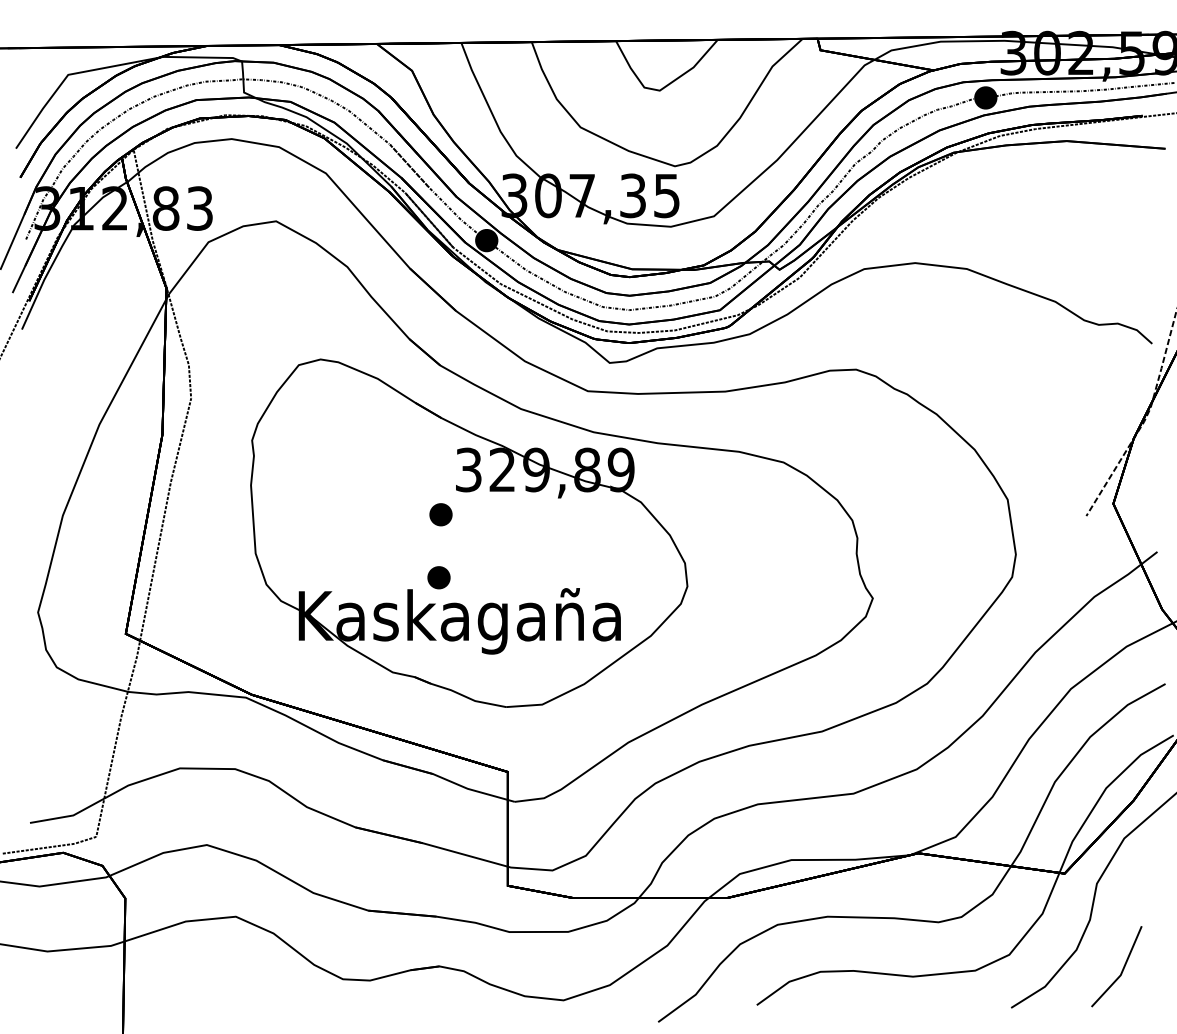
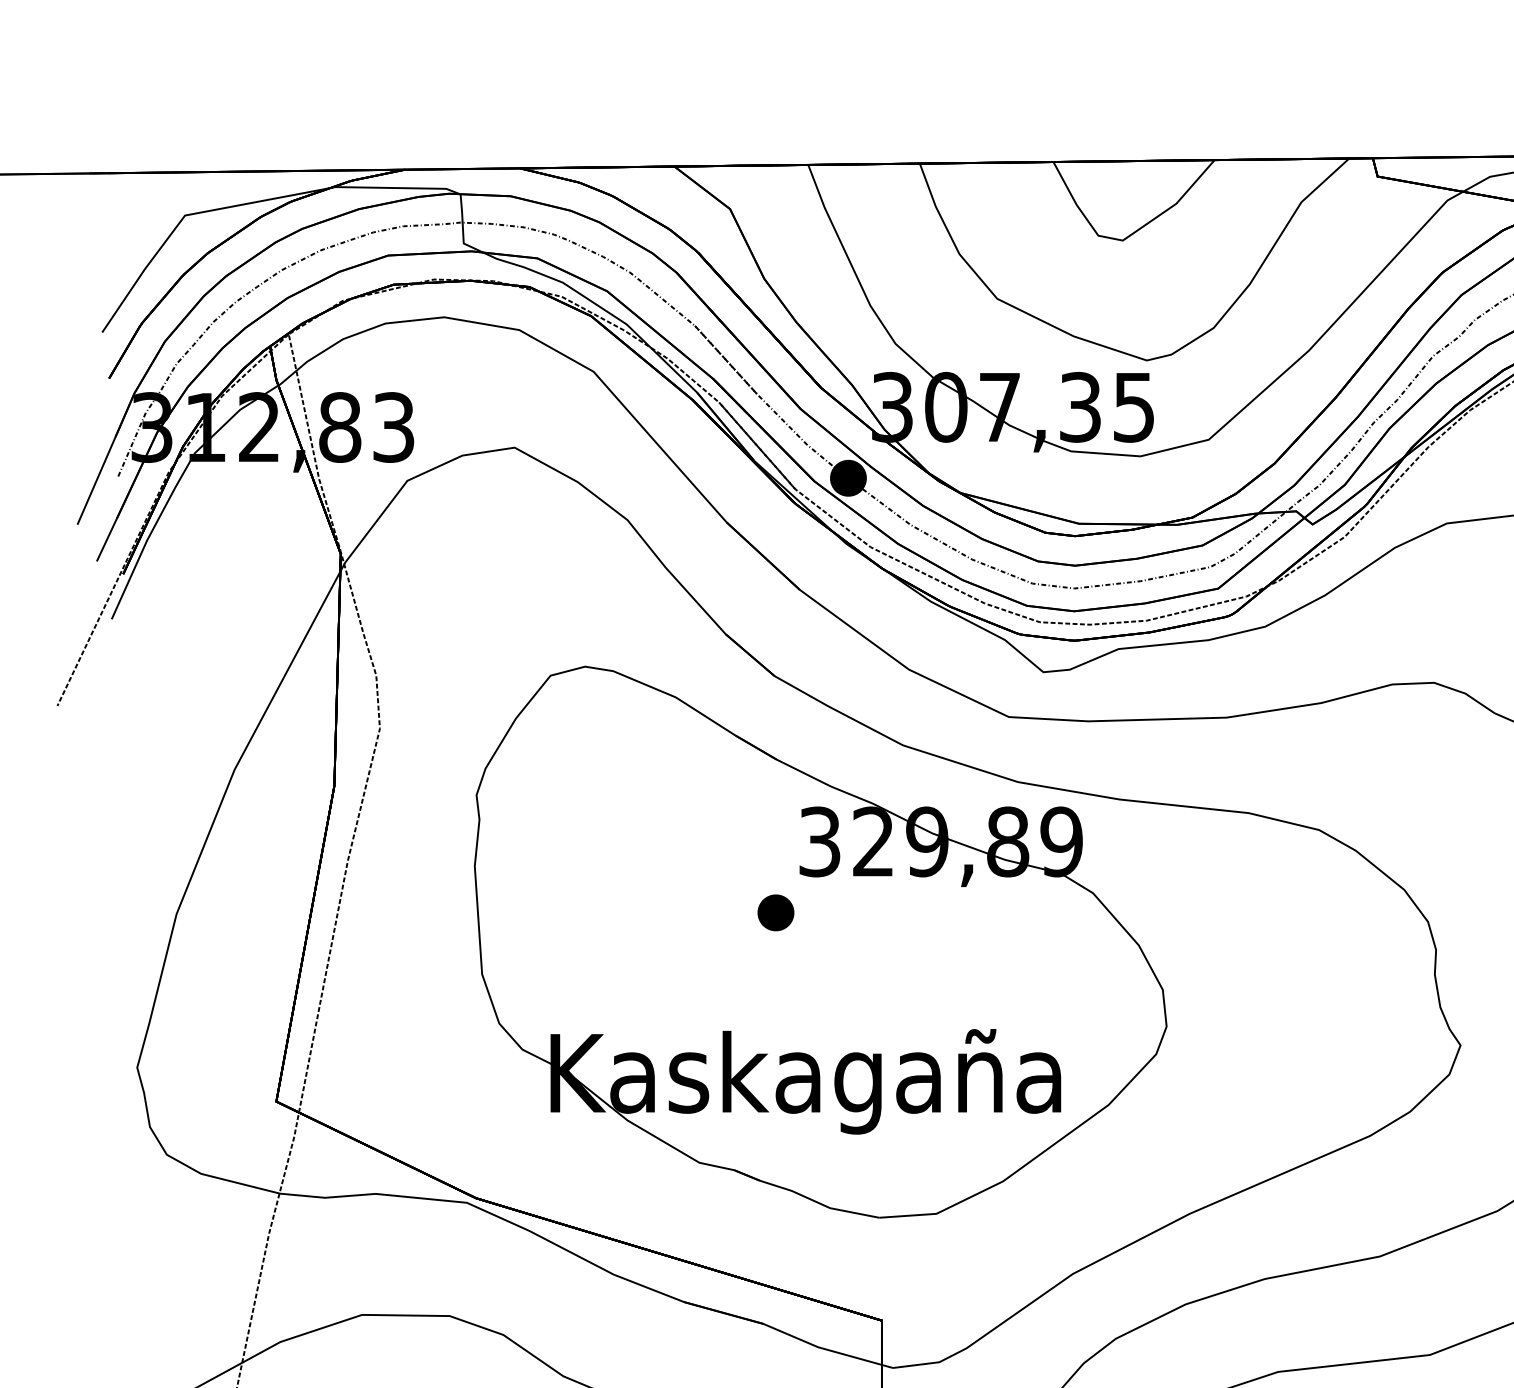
part: (438, 577) -> (771, 1012), removed

